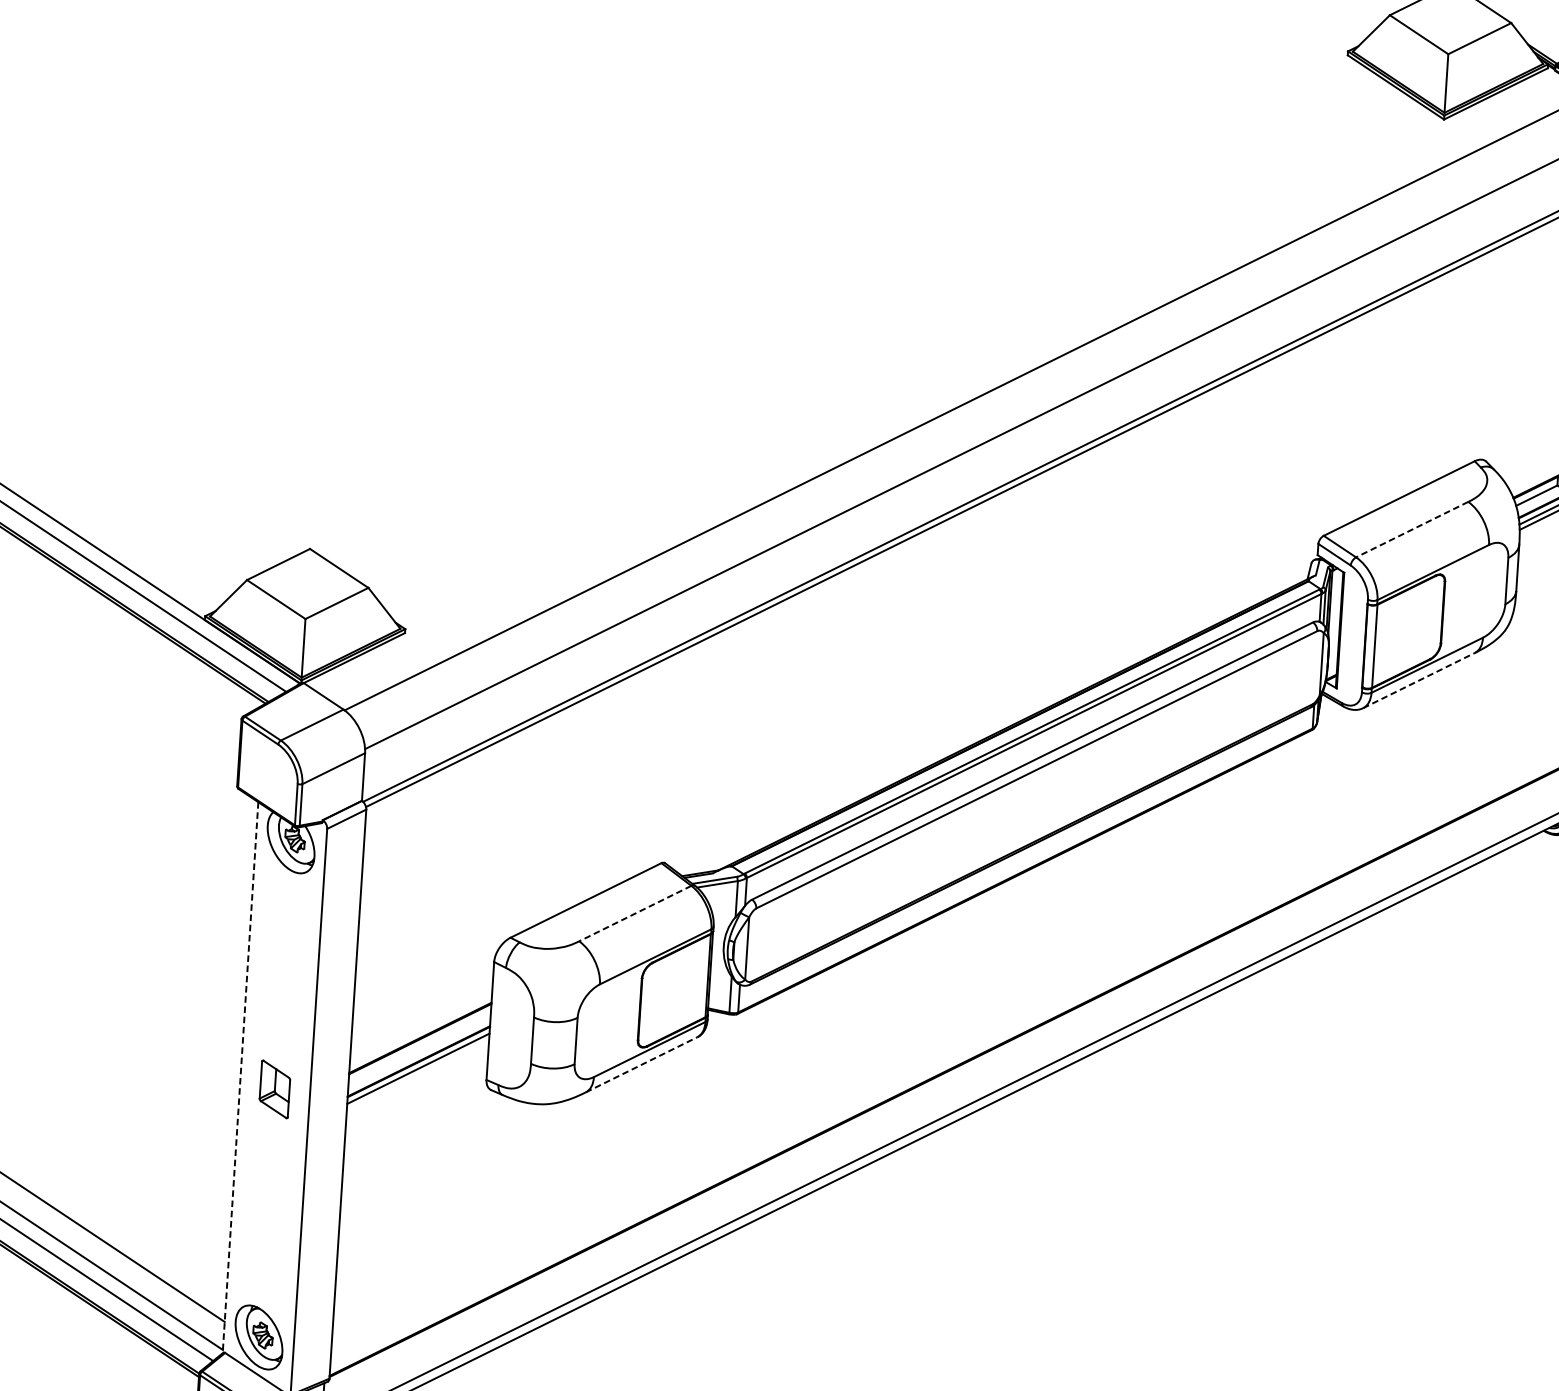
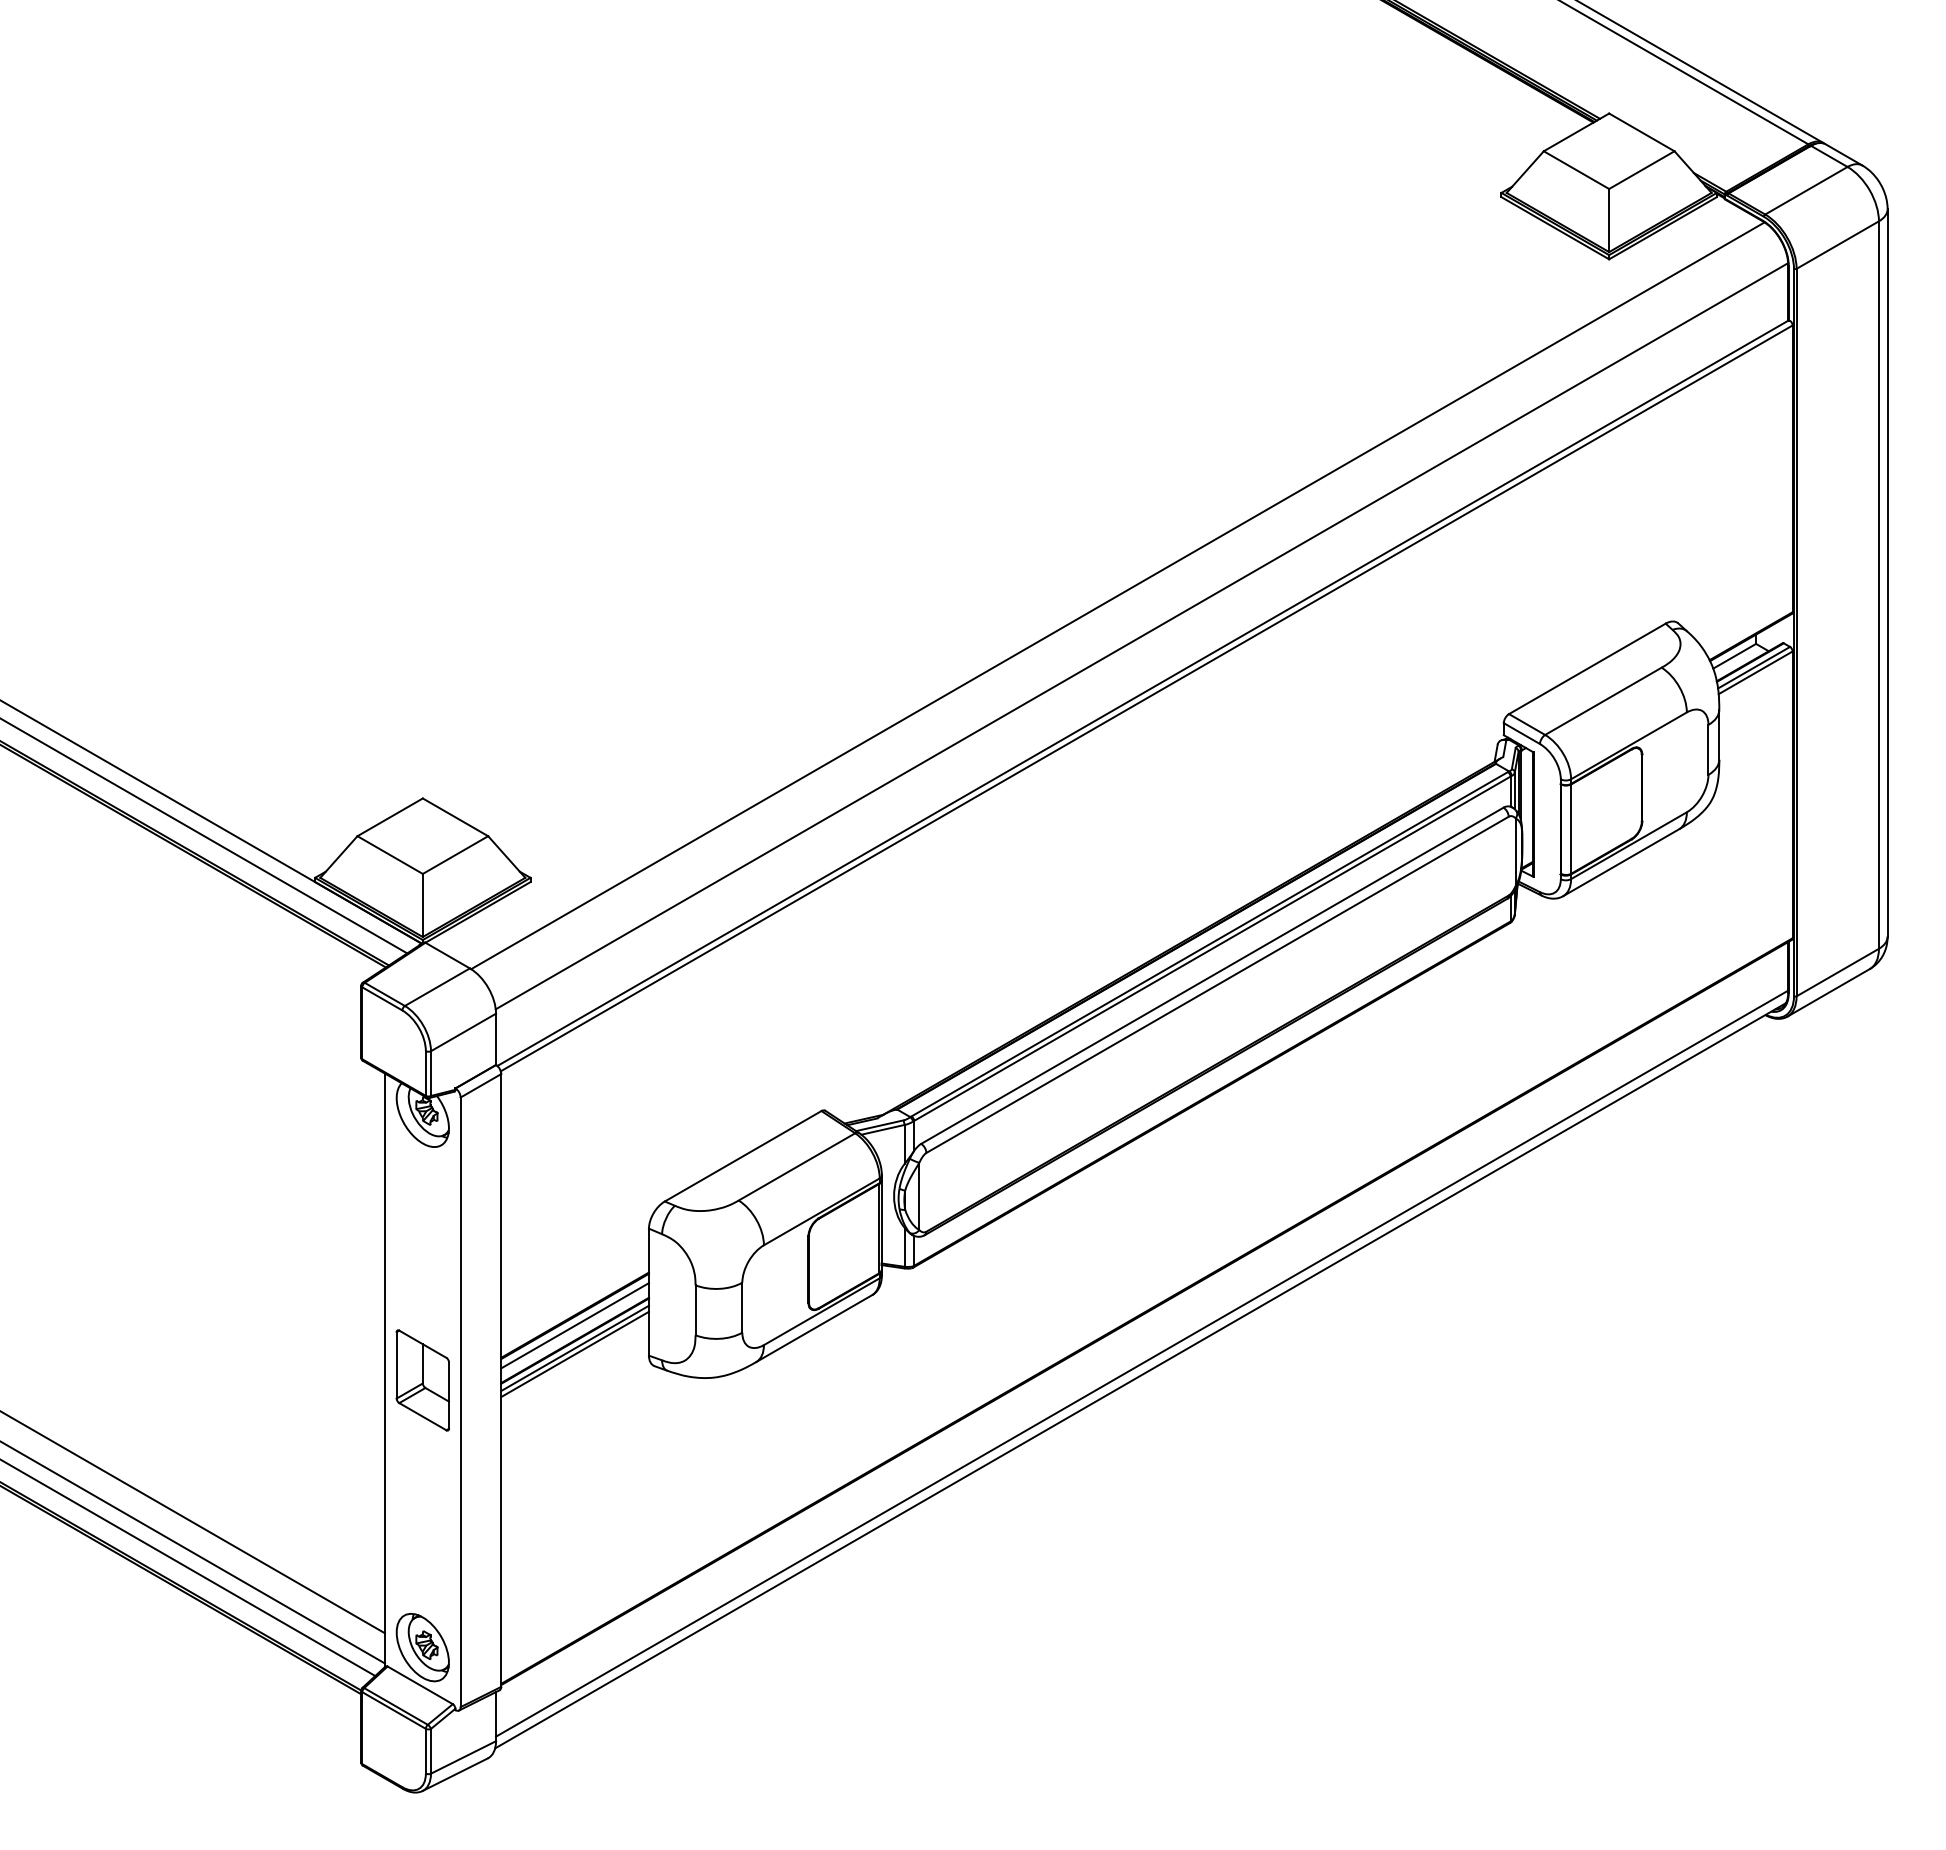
line: (1411, 529) -> (1602, 701), dashed -> solid
line: (1419, 680) -> (1621, 862), dashed -> solid
line: (634, 914) -> (796, 1167), dashed -> solid
line: (419, 1047) -> (574, 1325), added
line: (641, 1064) -> (814, 1328), dashed -> solid
line: (417, 1074) -> (574, 1354), added
line: (240, 1077) -> (385, 1370), dashed -> solid
part: (274, 1089) -> (422, 1380), size x1.67

